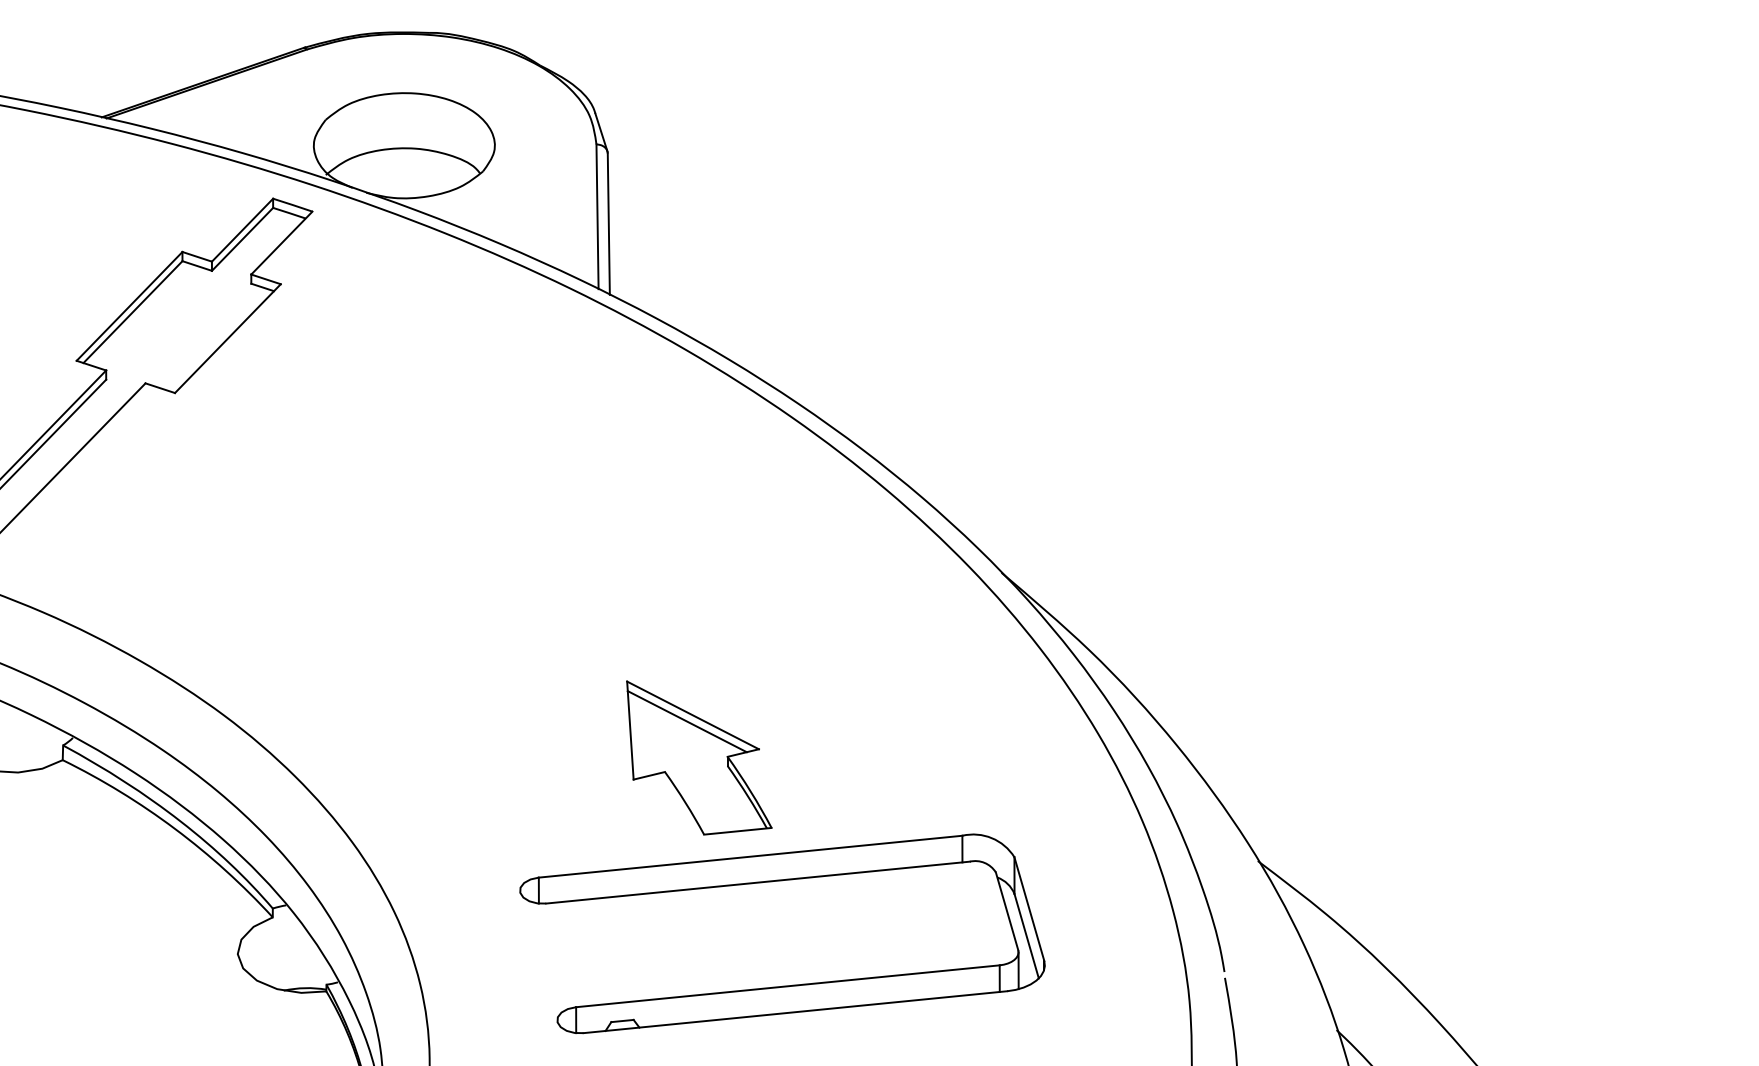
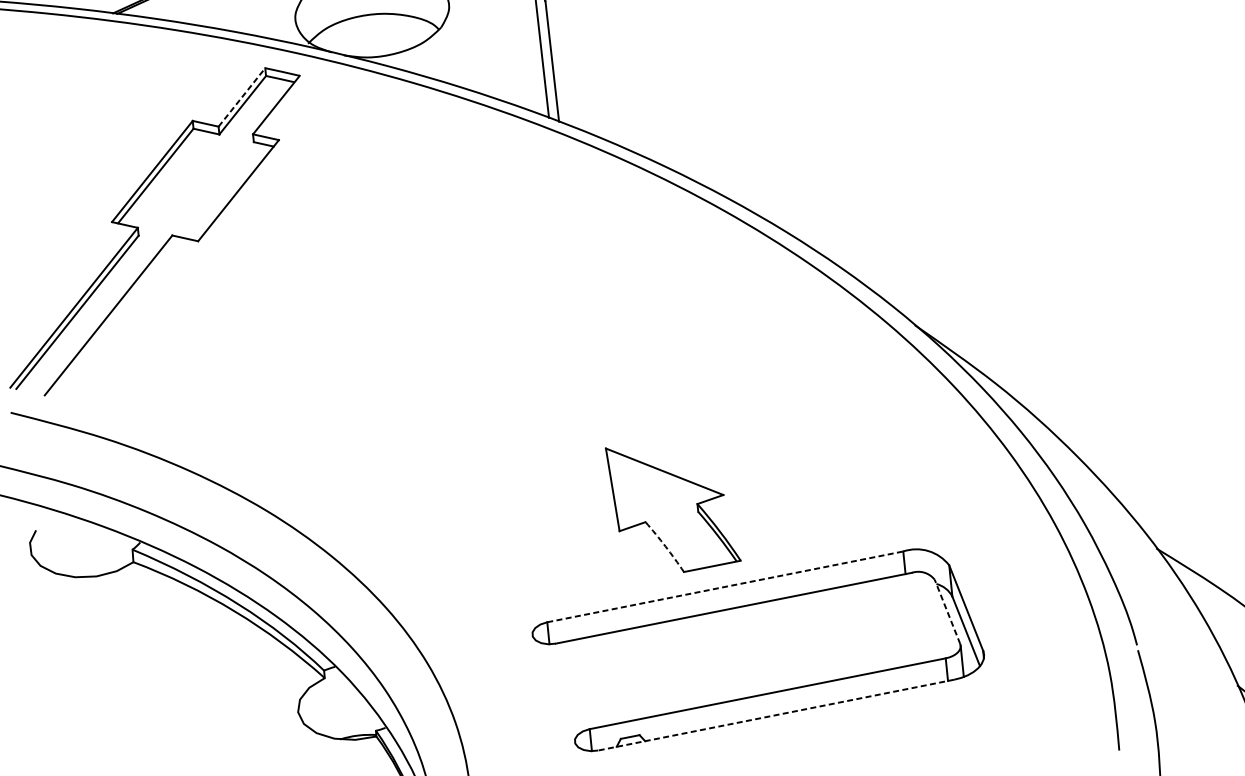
line: (242, 230) -> (241, 97), solid -> dashed
line: (686, 721) -> (659, 477), removed
arc: (685, 802) -> (665, 546), solid -> dashed
line: (750, 856) -> (725, 586), solid -> dashed
line: (1006, 910) -> (946, 611), solid -> dashed
line: (795, 1012) -> (776, 715), solid -> dashed

